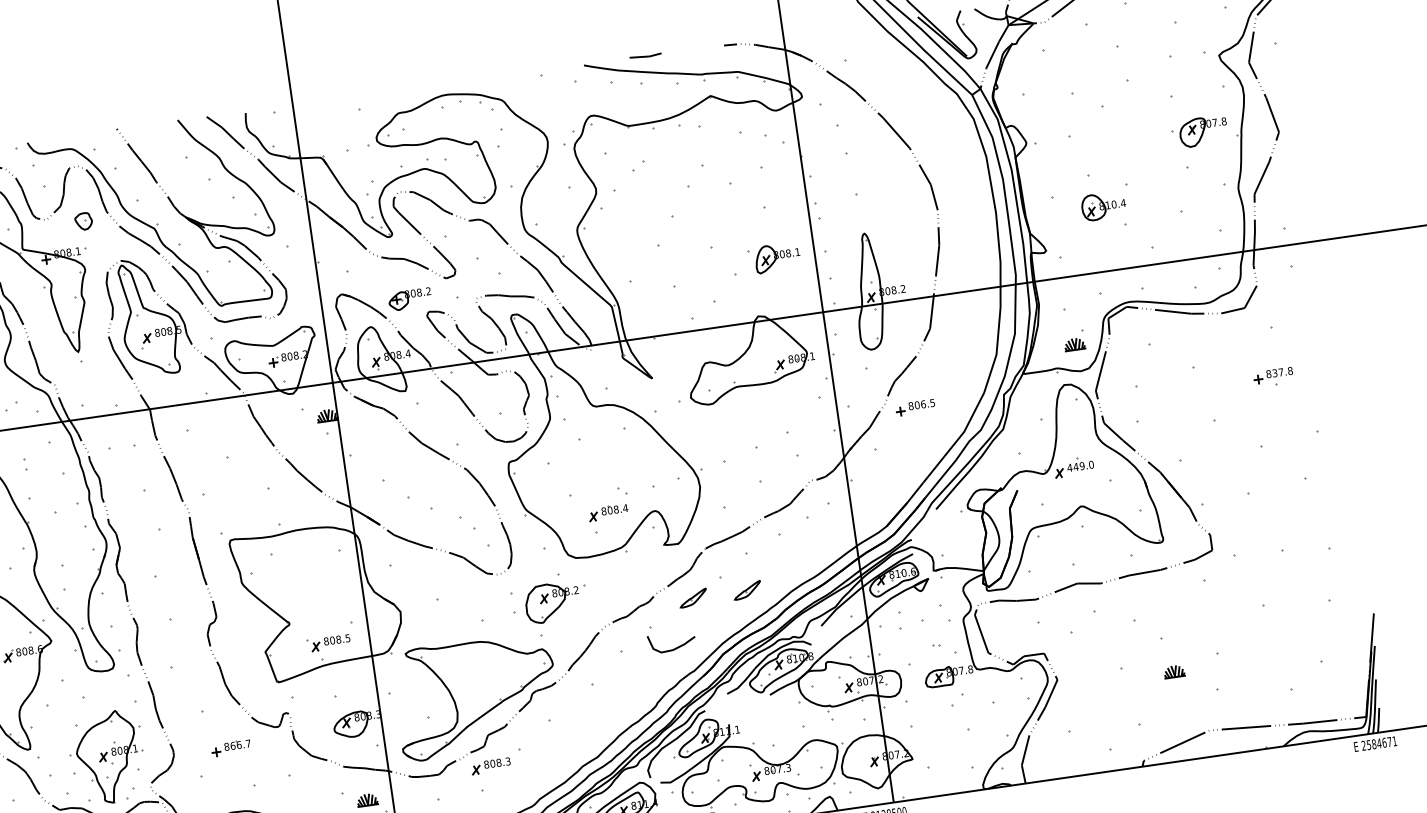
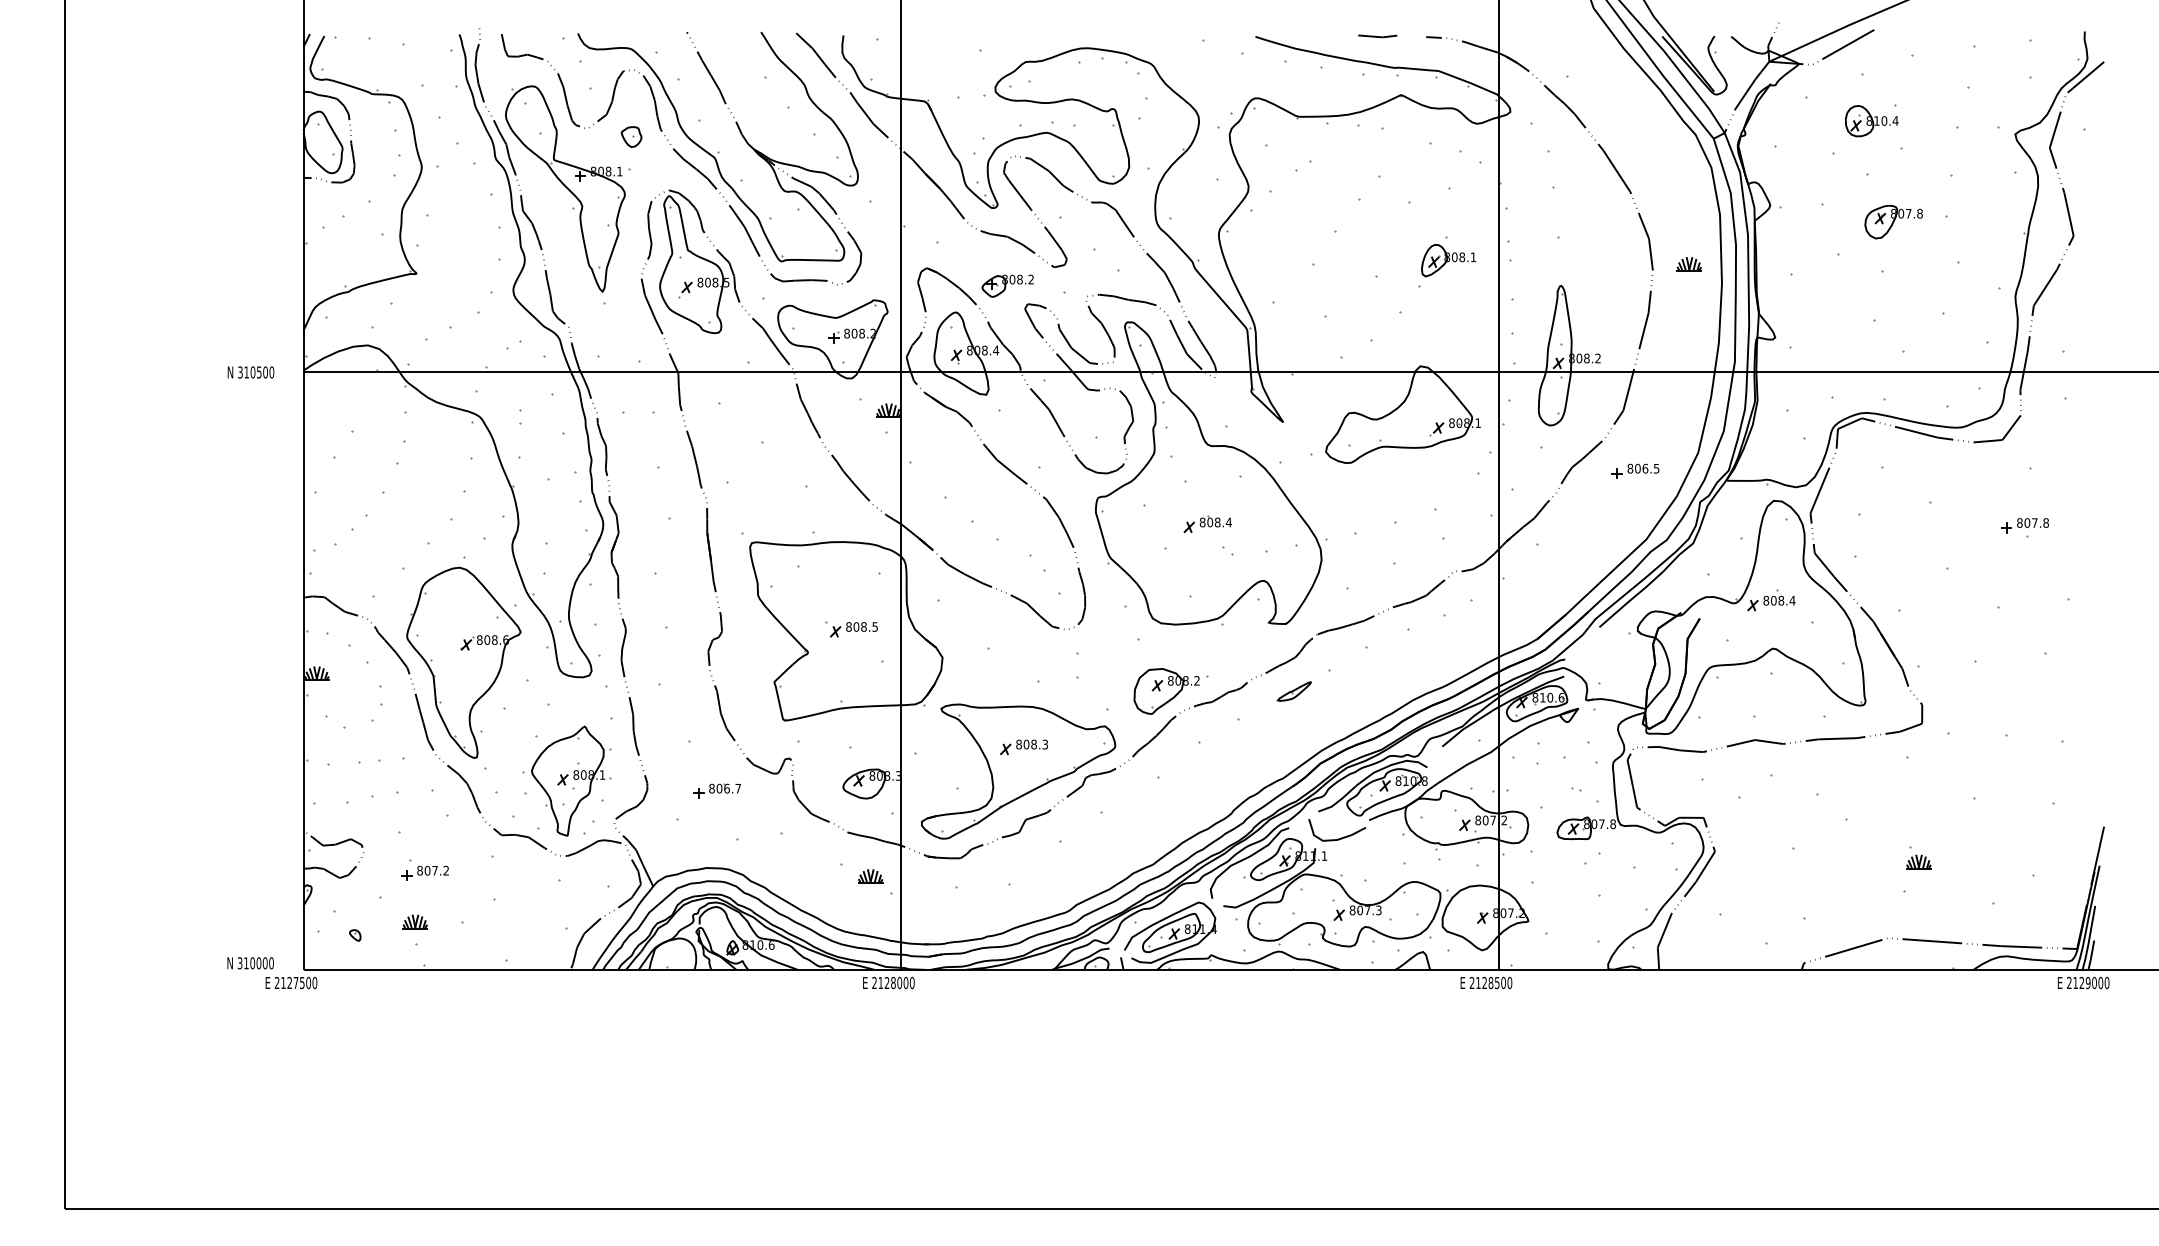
line: (645, 56) -> (1377, 36), moved
part: (1203, 130) -> (1893, 221), moved
part: (1103, 206) -> (1871, 121), moved
part: (777, 257) -> (1448, 260), moved
part: (1074, 344) -> (1688, 264), moved
text: (1275, 372) -> (2027, 522), 837.8 -> 807.8
part: (915, 407) -> (1635, 470), moved
text: (1080, 466) -> (1779, 600), 449.0 -> 808.4
part: (608, 511) -> (1207, 523), moved
part: (746, 590) -> (1359, 691), removed
part: (555, 602) -> (1170, 691), moved
part: (328, 643) -> (851, 629), moved
curve: (675, 647) -> (1340, 837), moved
part: (1173, 671) -> (1918, 861), moved
text: (1381, 742) -> (2091, 982), 2584671 -> 2129000
text: (232, 744) -> (719, 787), 866.7 -> 806.7
part: (490, 766) -> (1023, 747), moved

